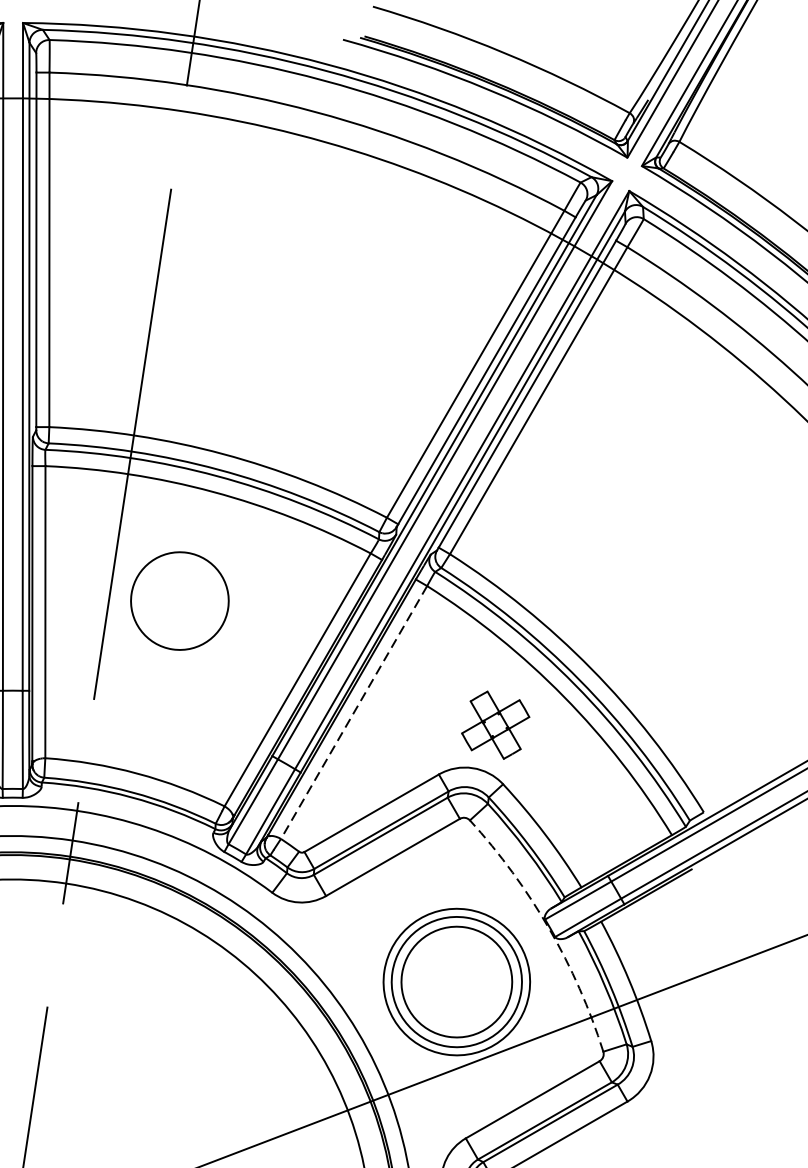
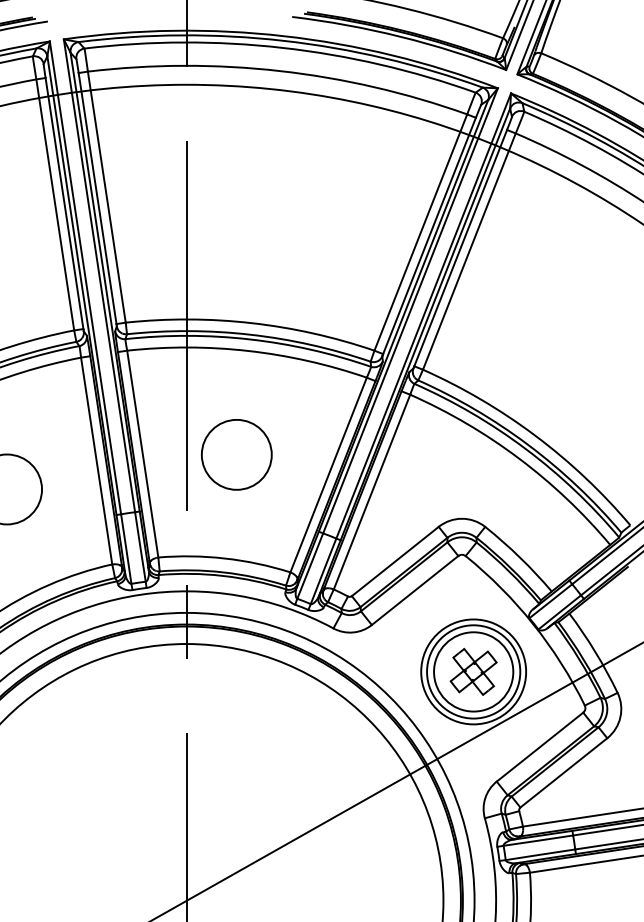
circle: (179, 600) -> (236, 454), moved
line: (354, 713) -> (372, 492), dashed -> solid
part: (495, 724) -> (473, 671), moved
arc: (549, 929) -> (533, 624), dashed -> solid

